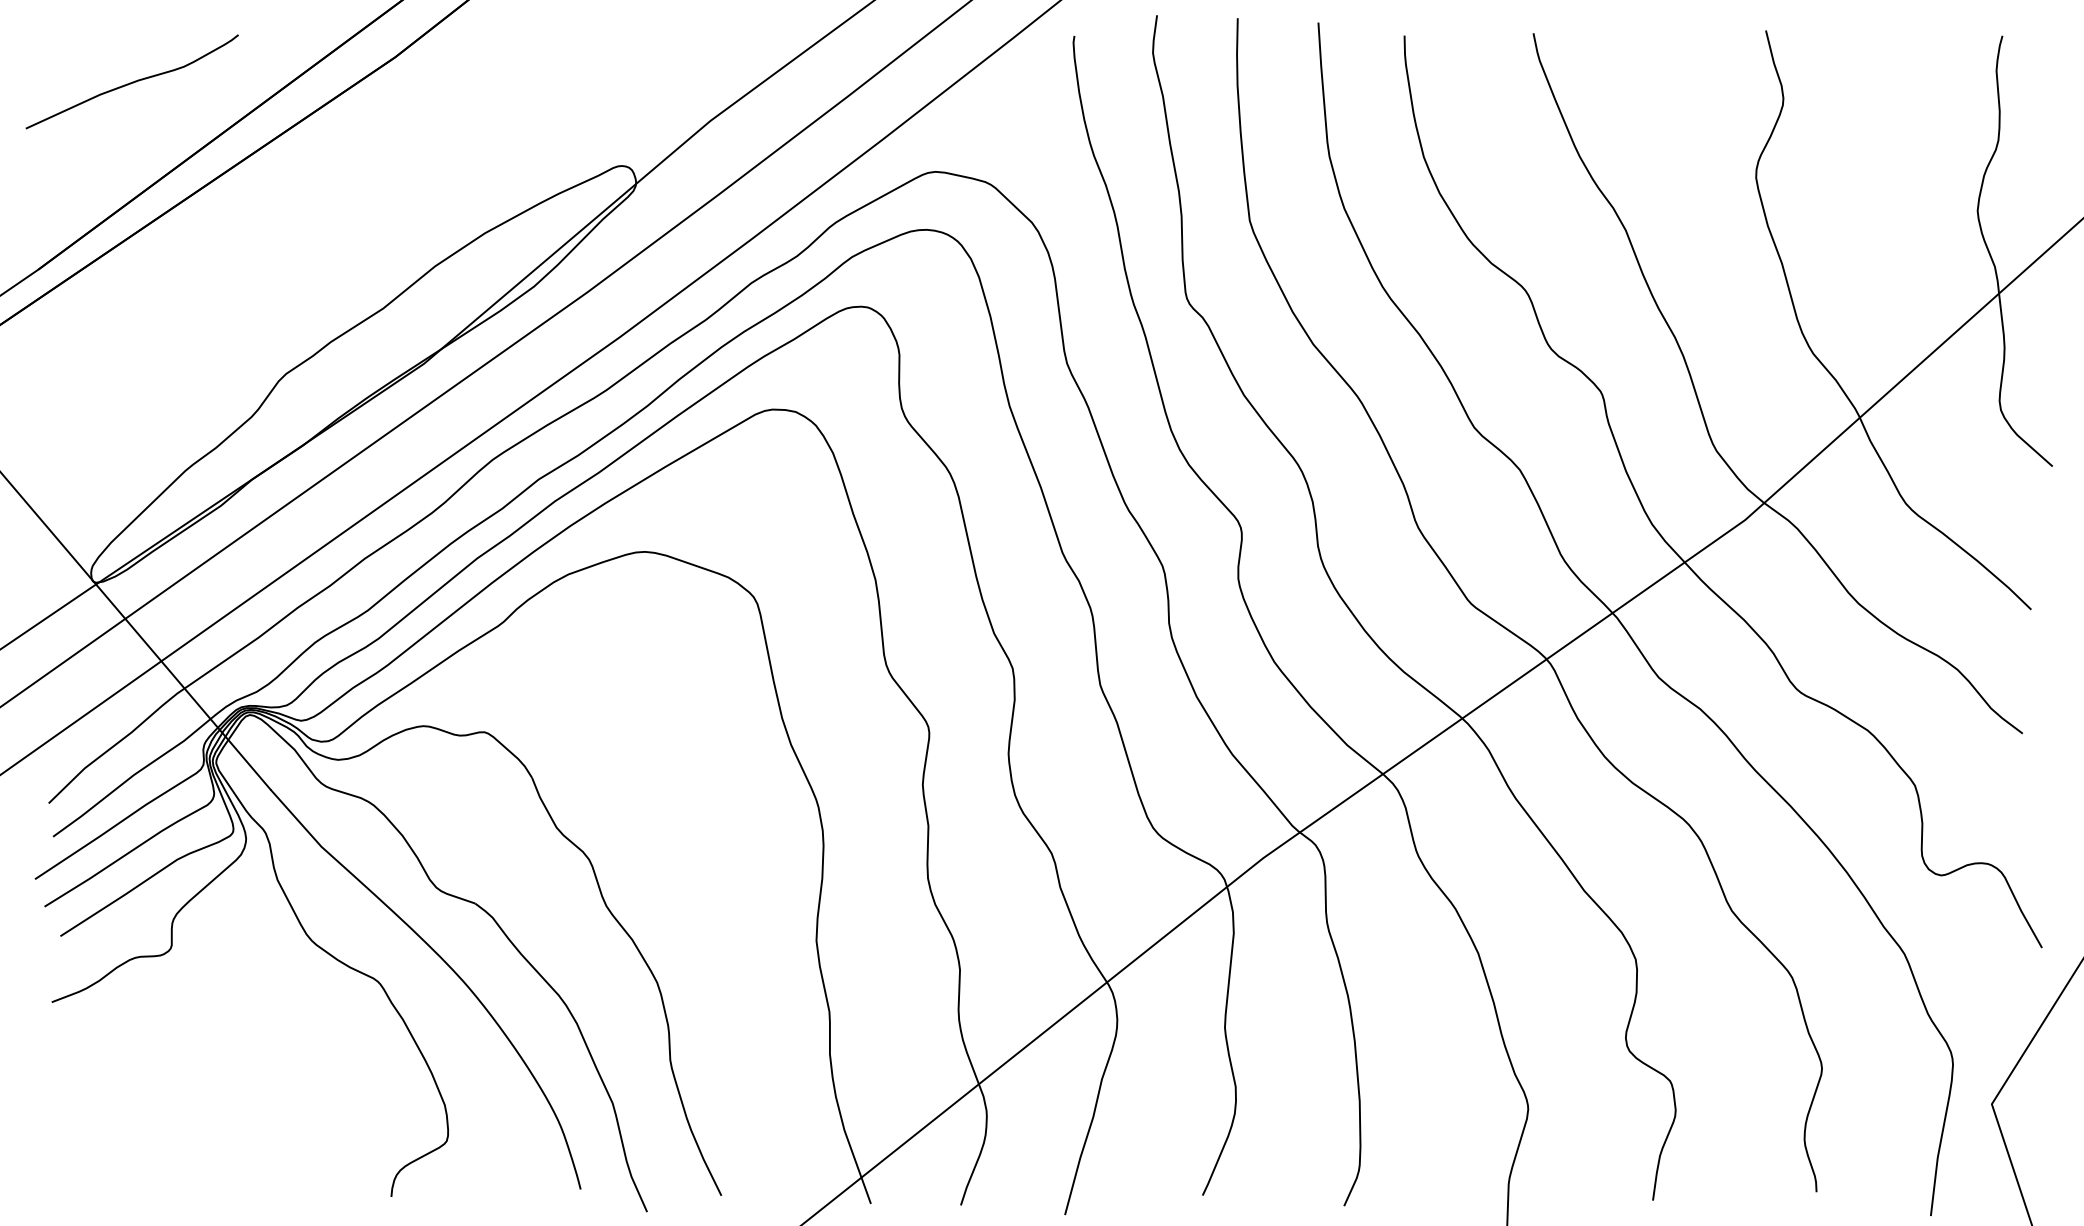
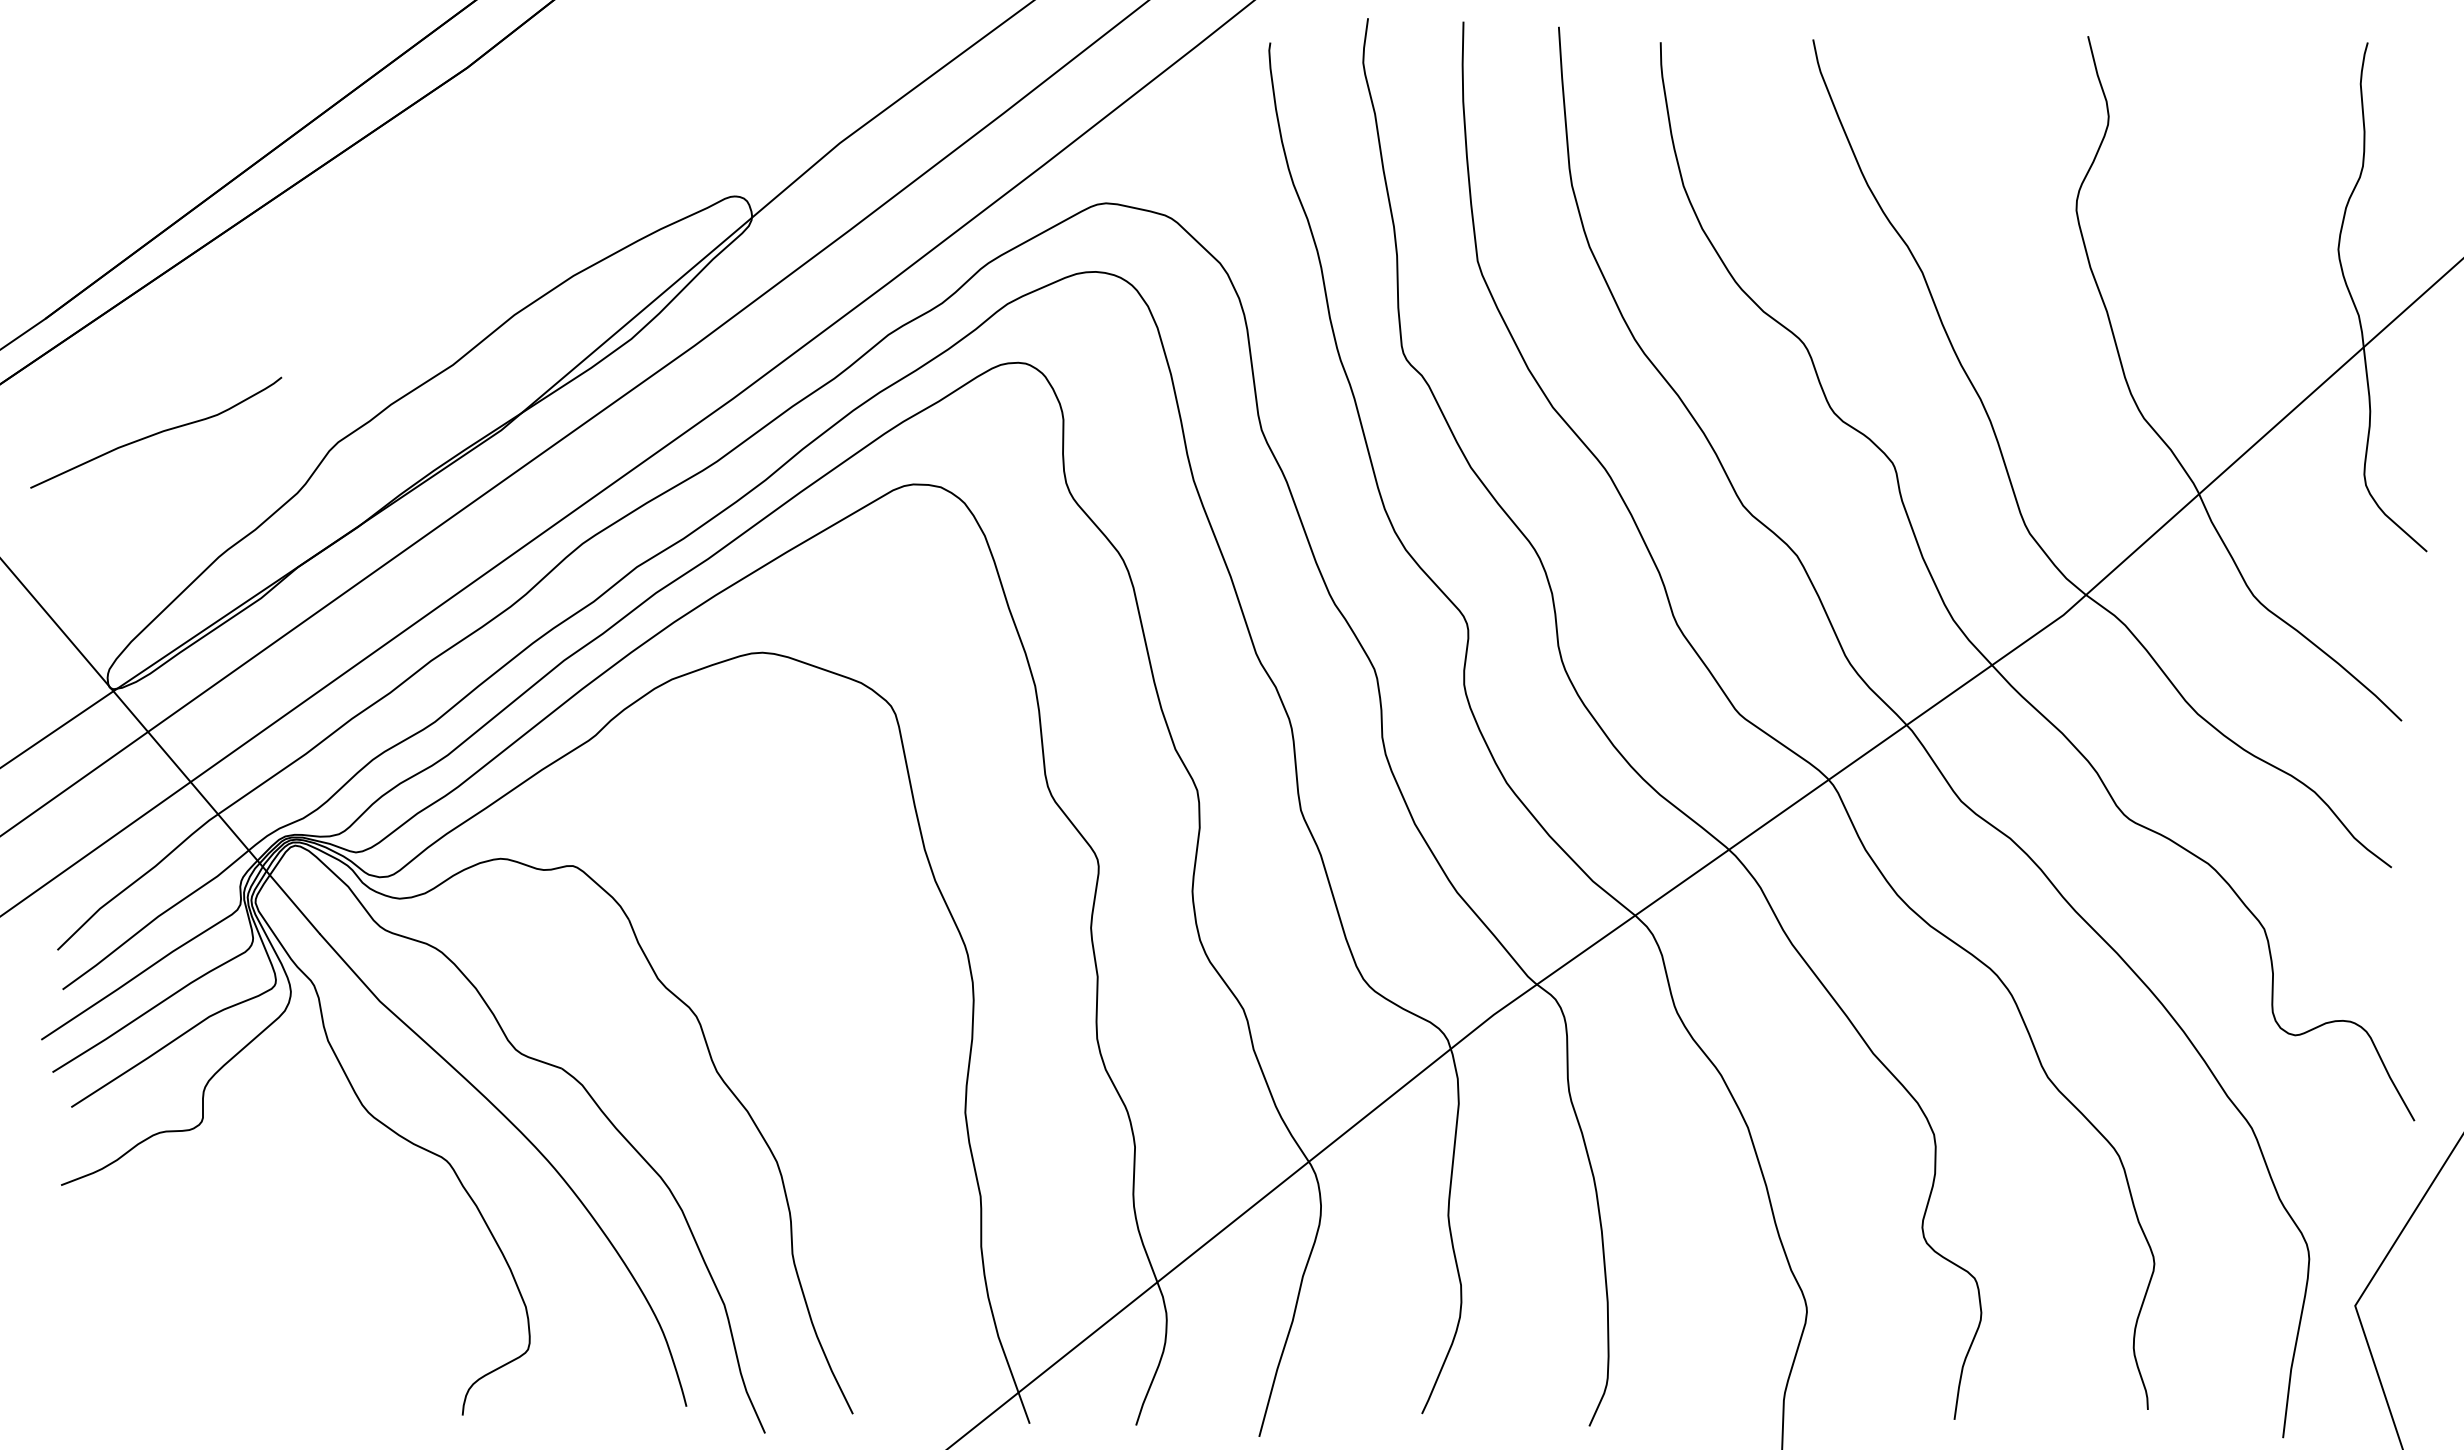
curve: (132, 81) -> (156, 432), moved

